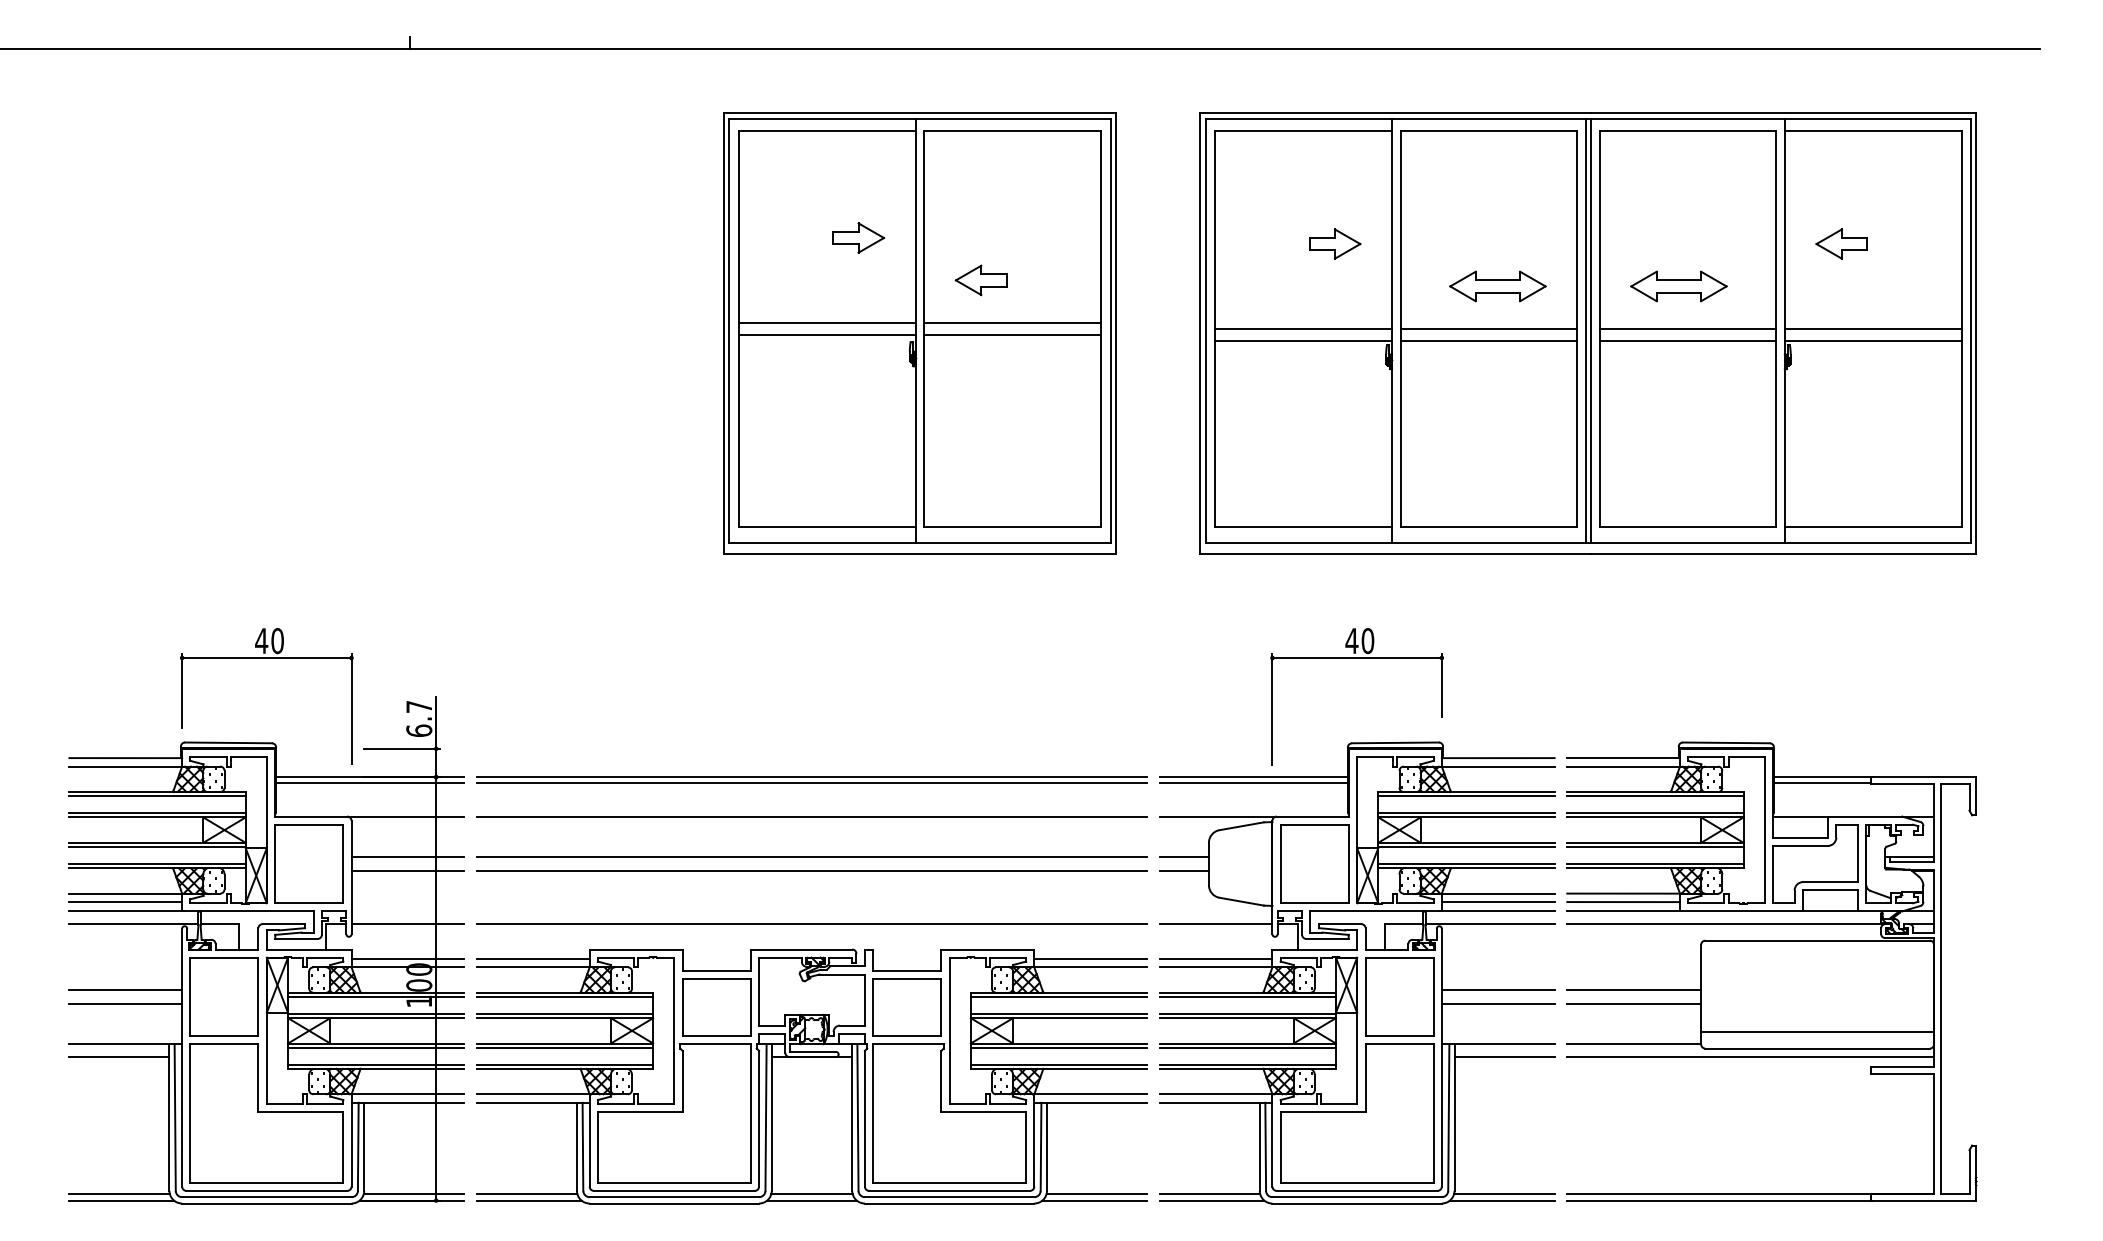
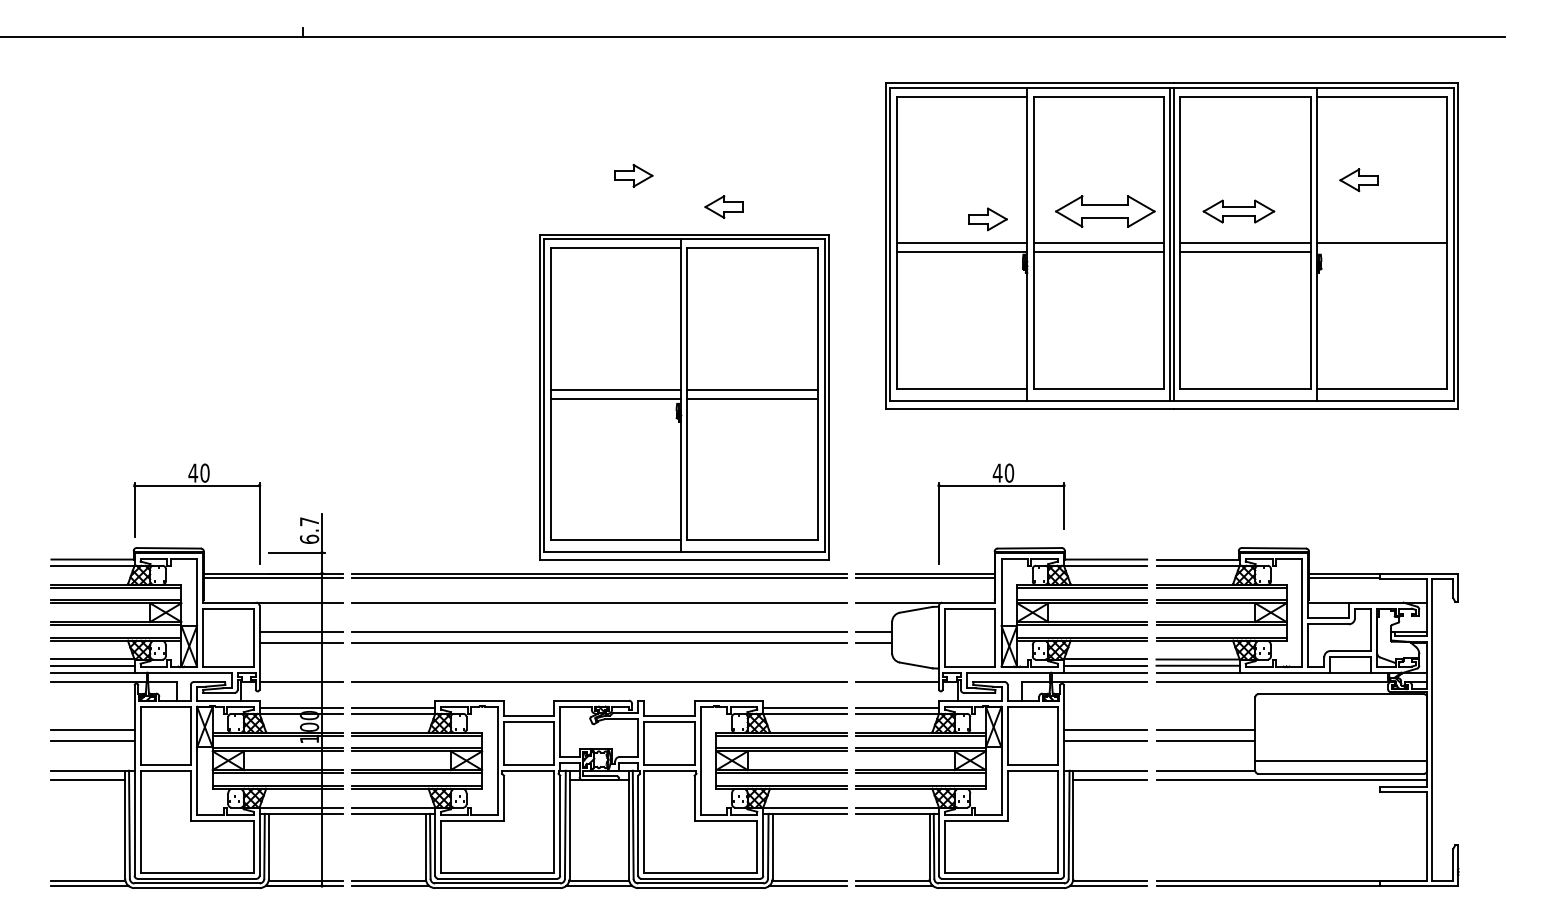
part: (1335, 243) -> (988, 218), moved
part: (1497, 286) -> (1105, 211), size x1.4
part: (919, 333) -> (683, 397), moved
line: (1872, 341) -> (1381, 252), removed

